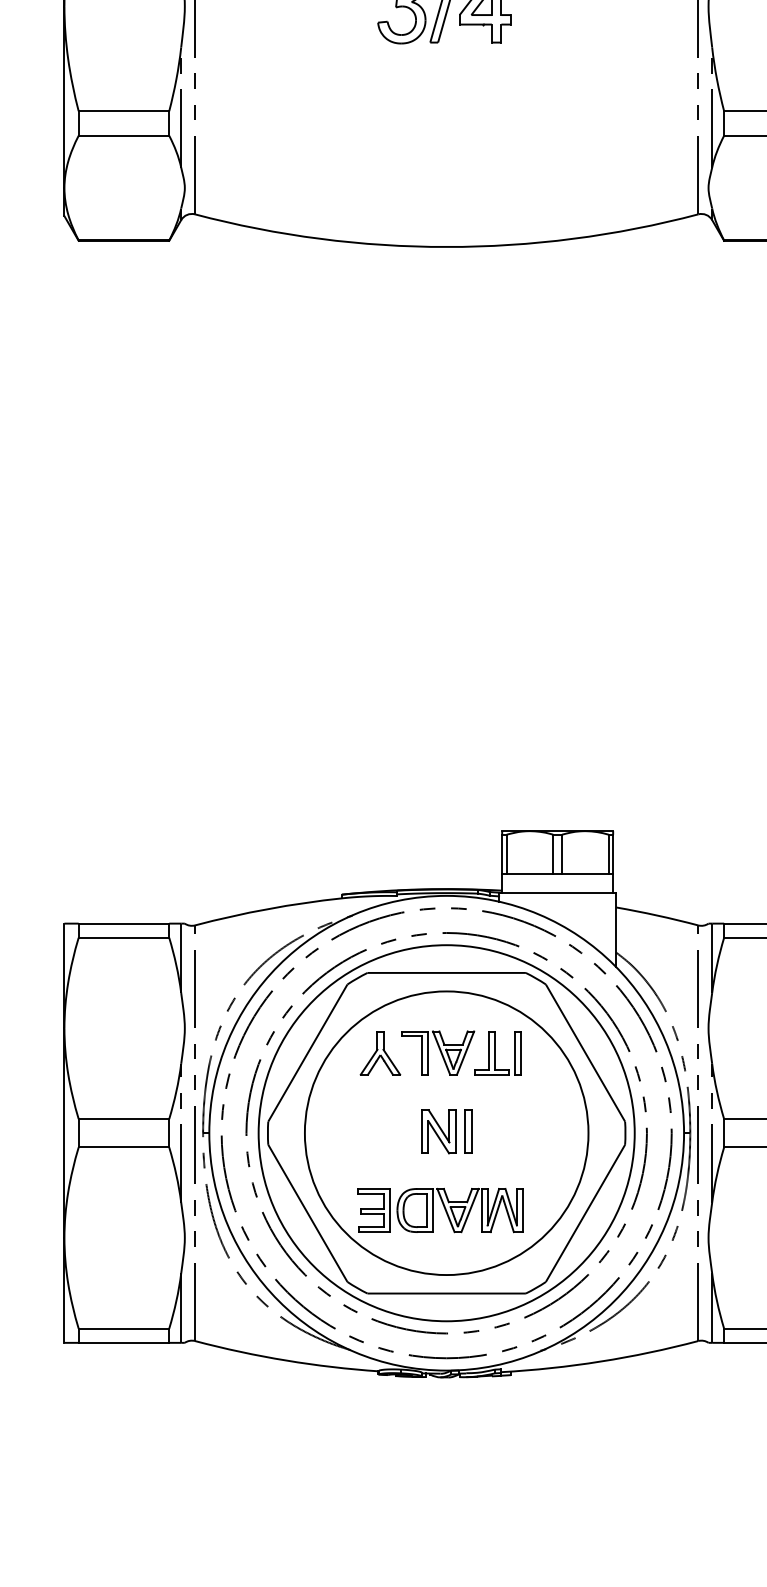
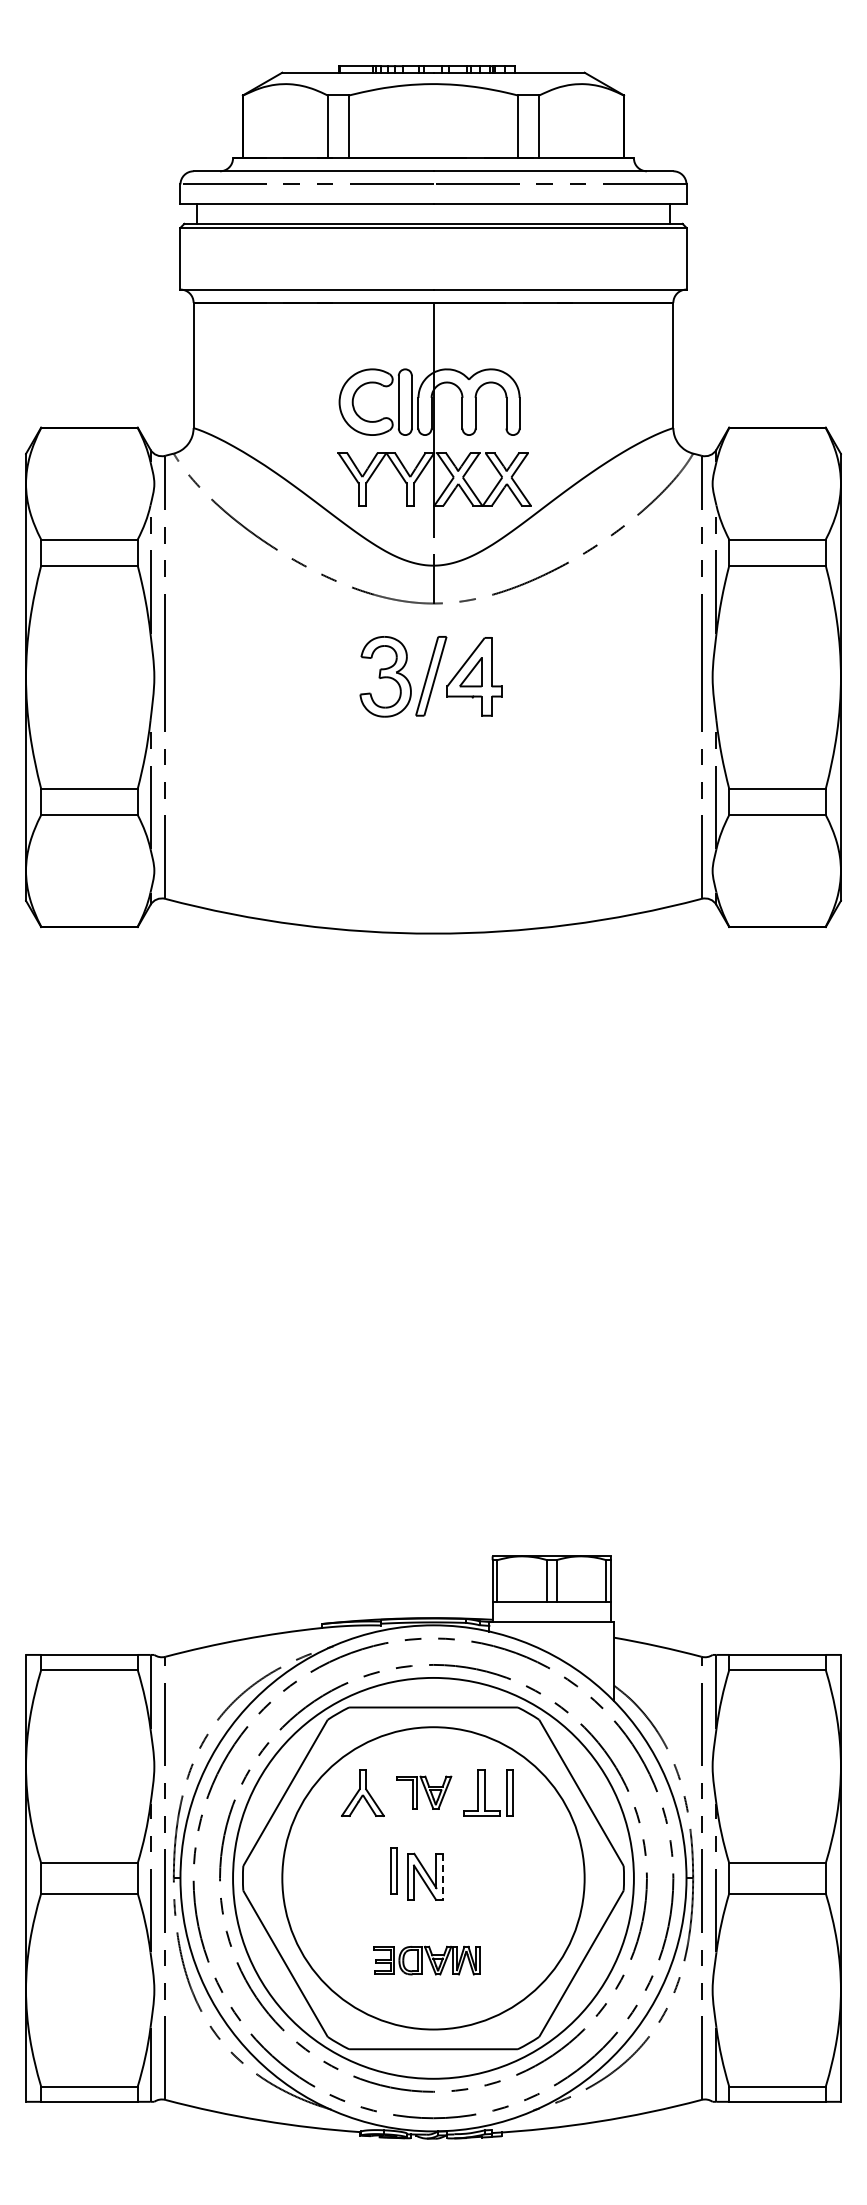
part: (438, 1052) -> (424, 1792), size x0.7
part: (468, 1131) -> (393, 1870), moved
line: (455, 1132) -> (442, 1877), solid -> dashed
part: (440, 1210) -> (426, 1960), size x0.6

